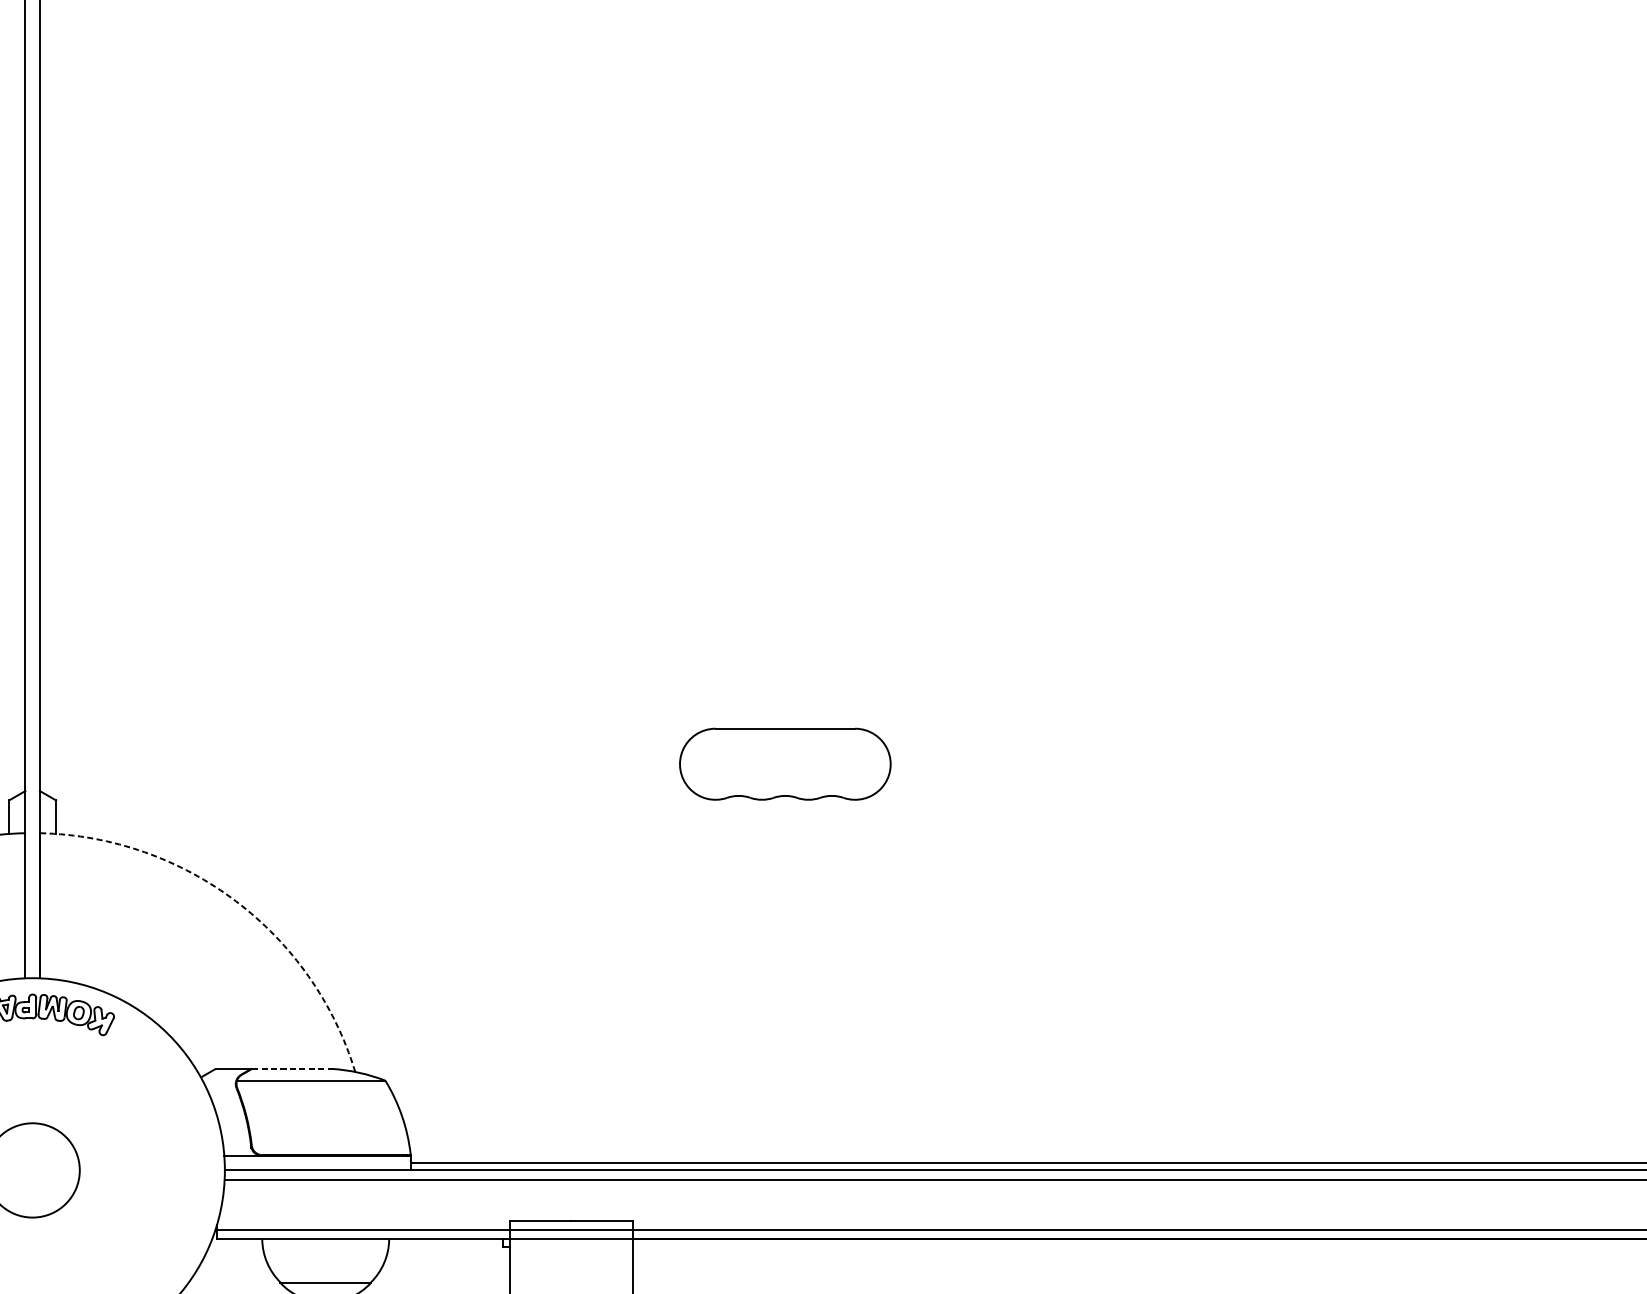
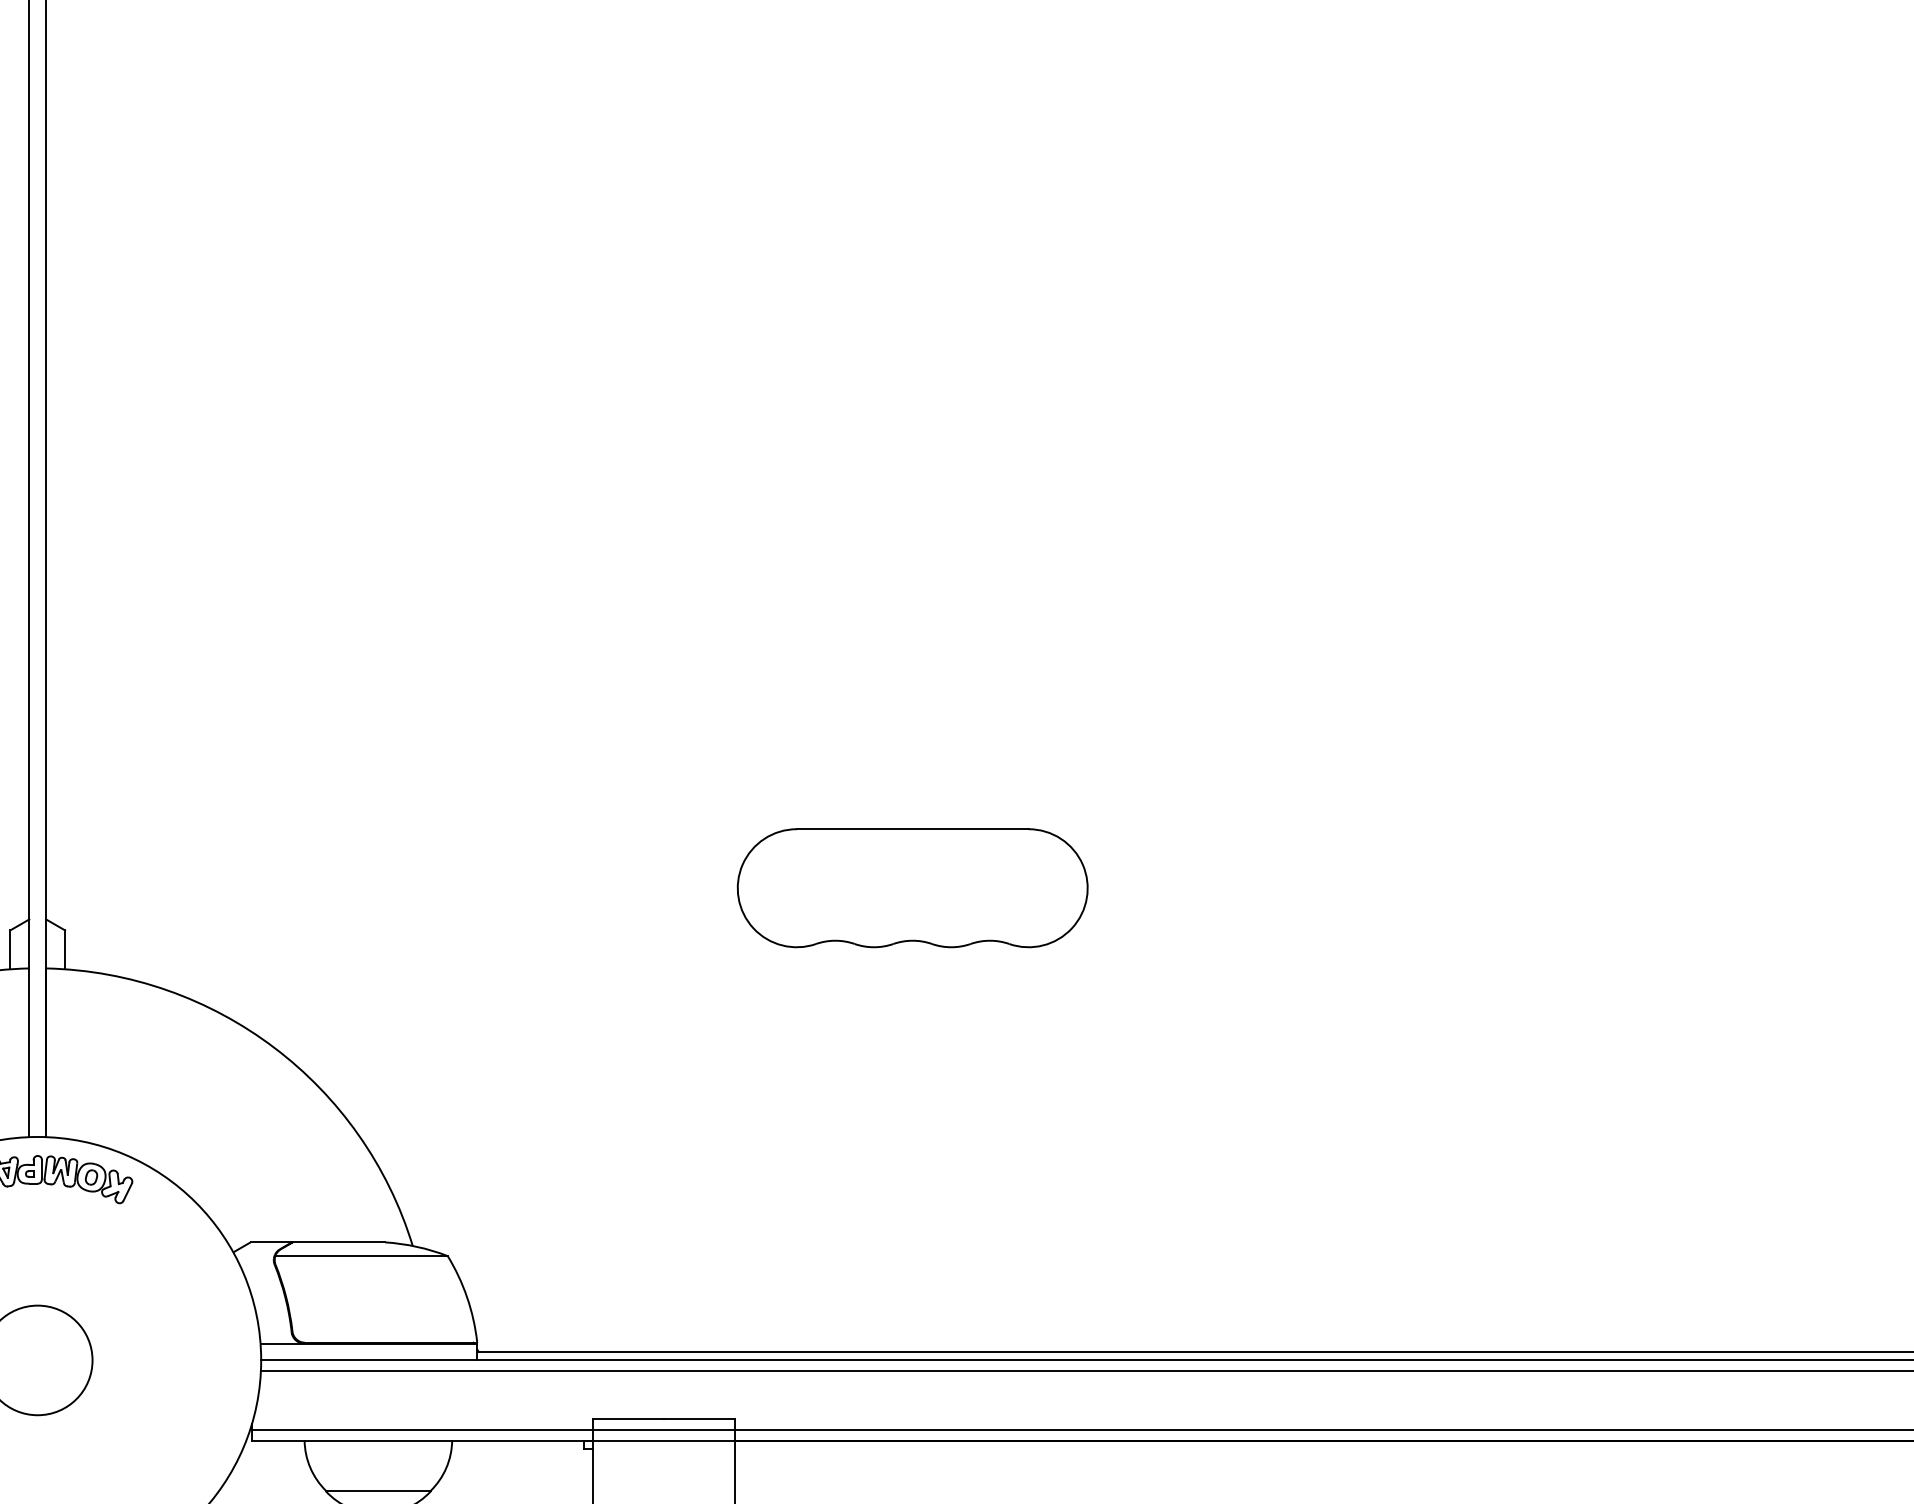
part: (785, 764) -> (912, 888), size x1.43
arc: (236, 901) -> (274, 1047), dashed -> solid
line: (292, 1068) -> (339, 1242), dashed -> solid

